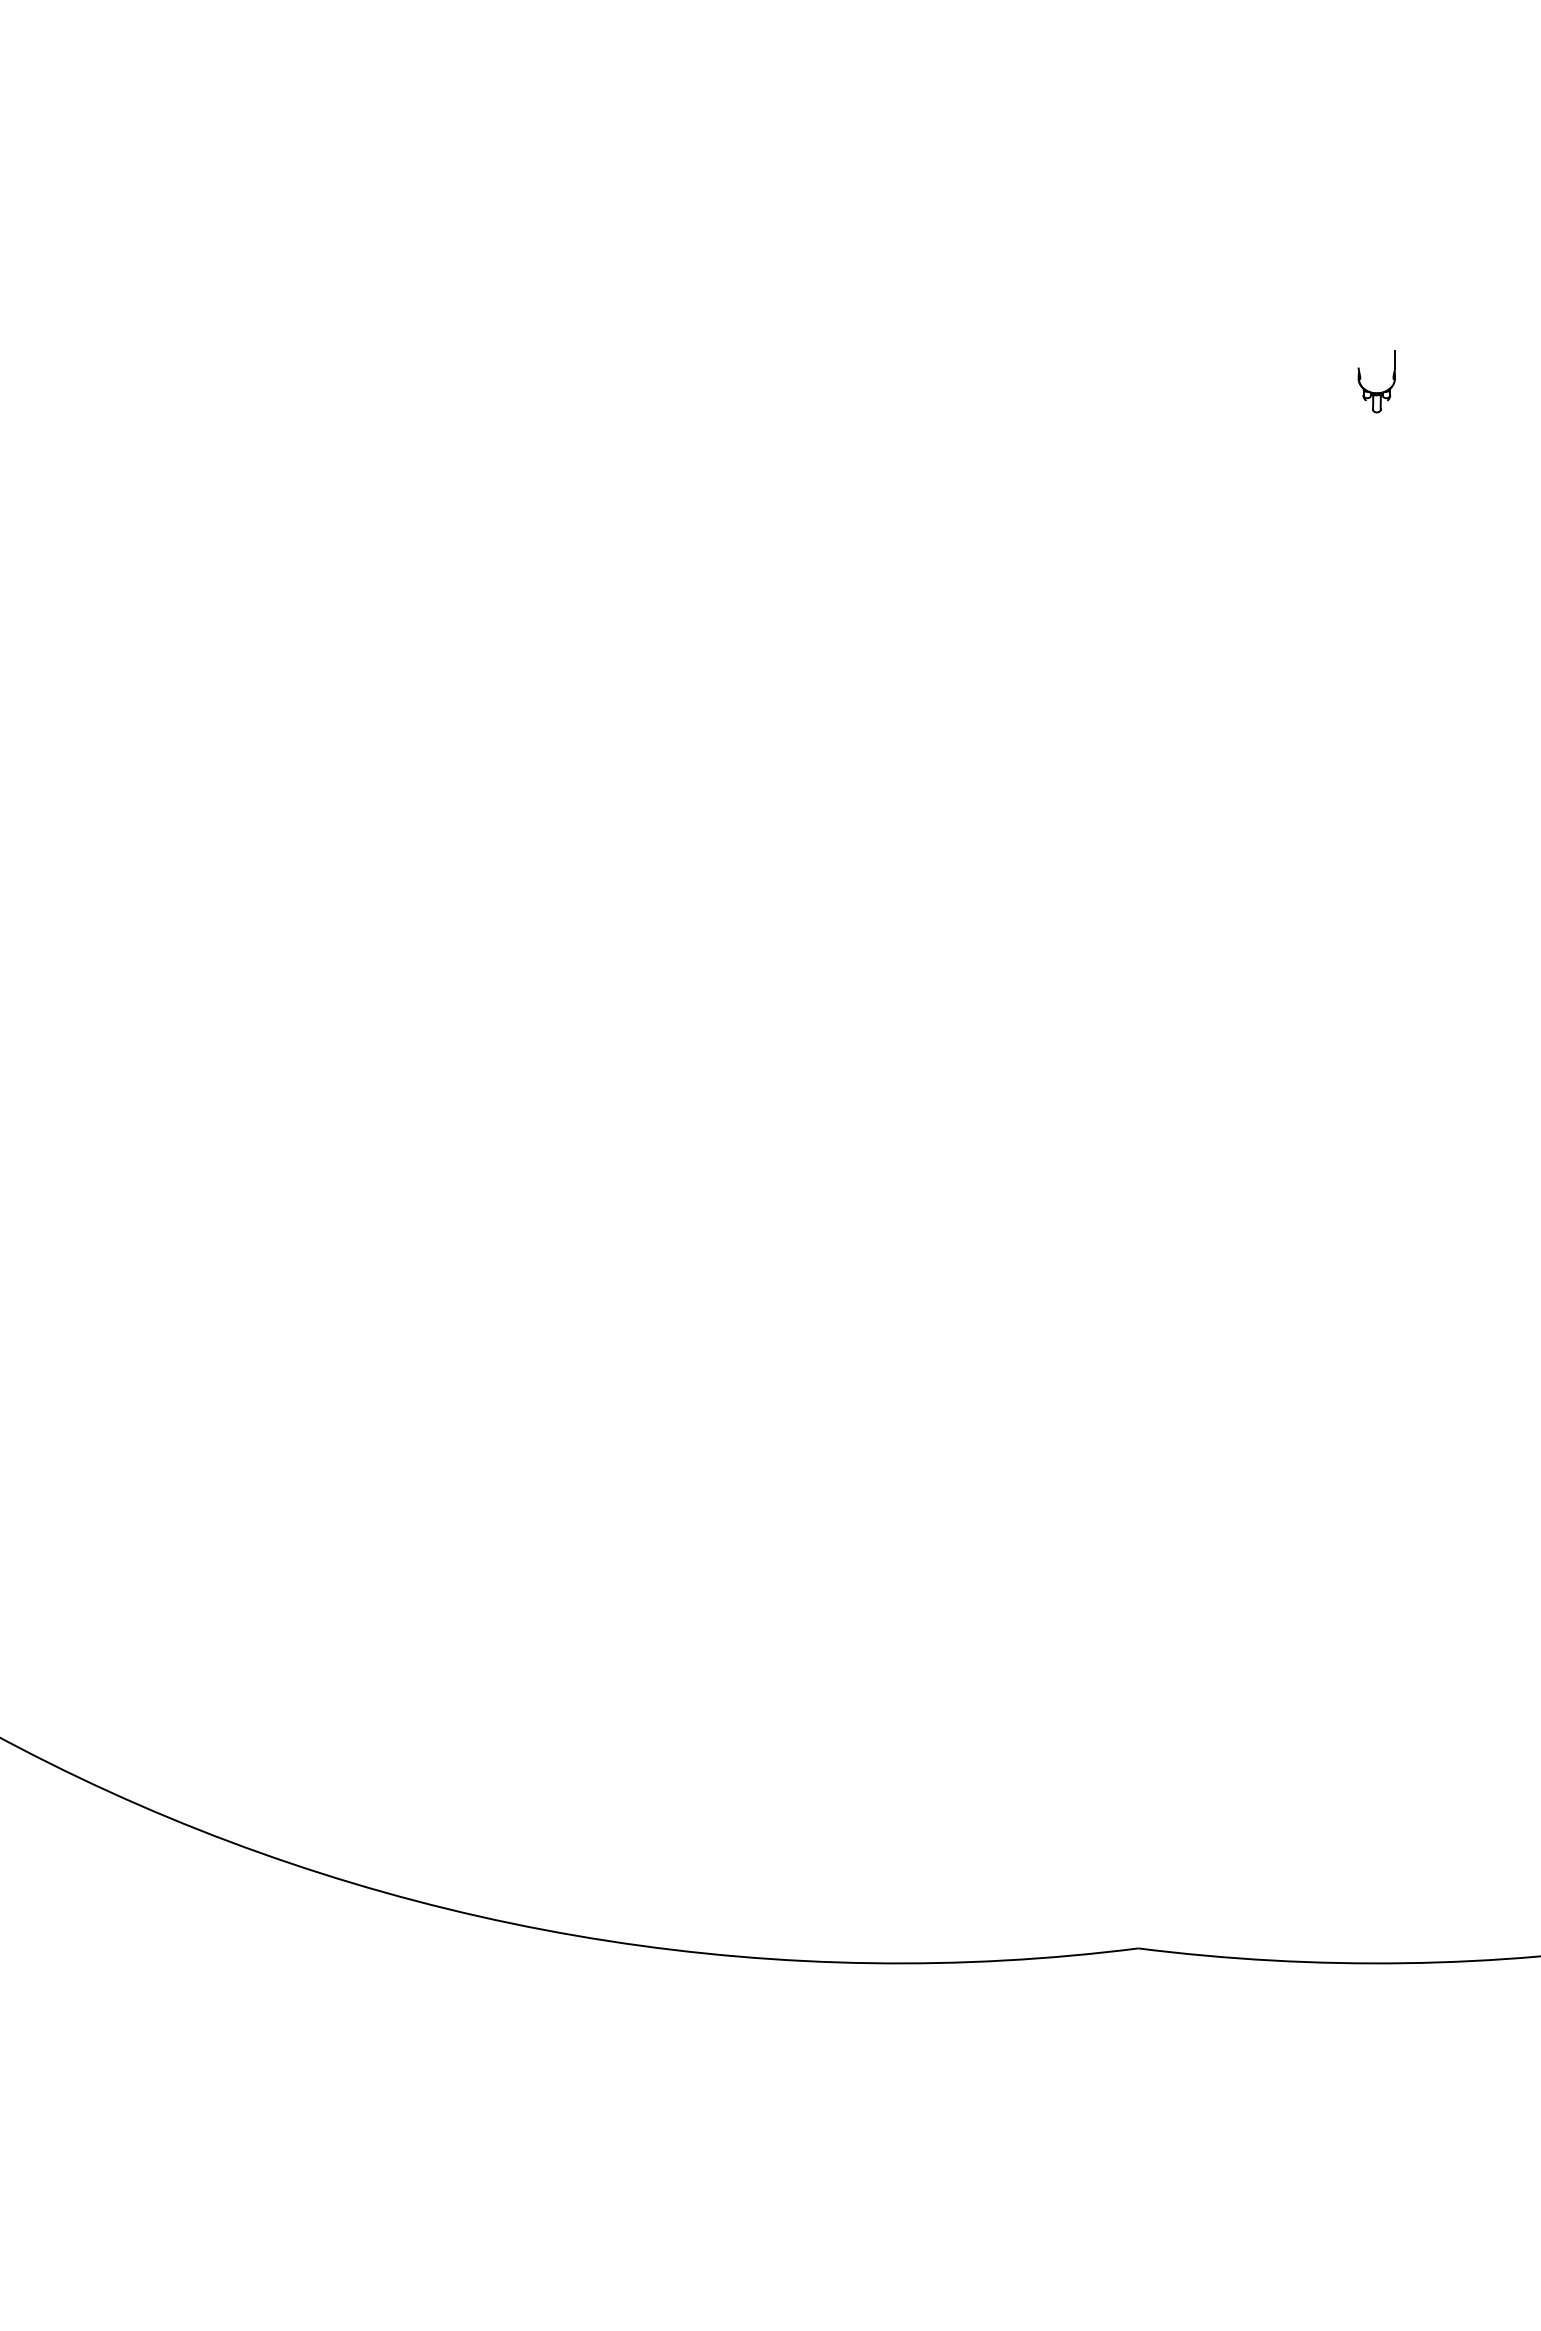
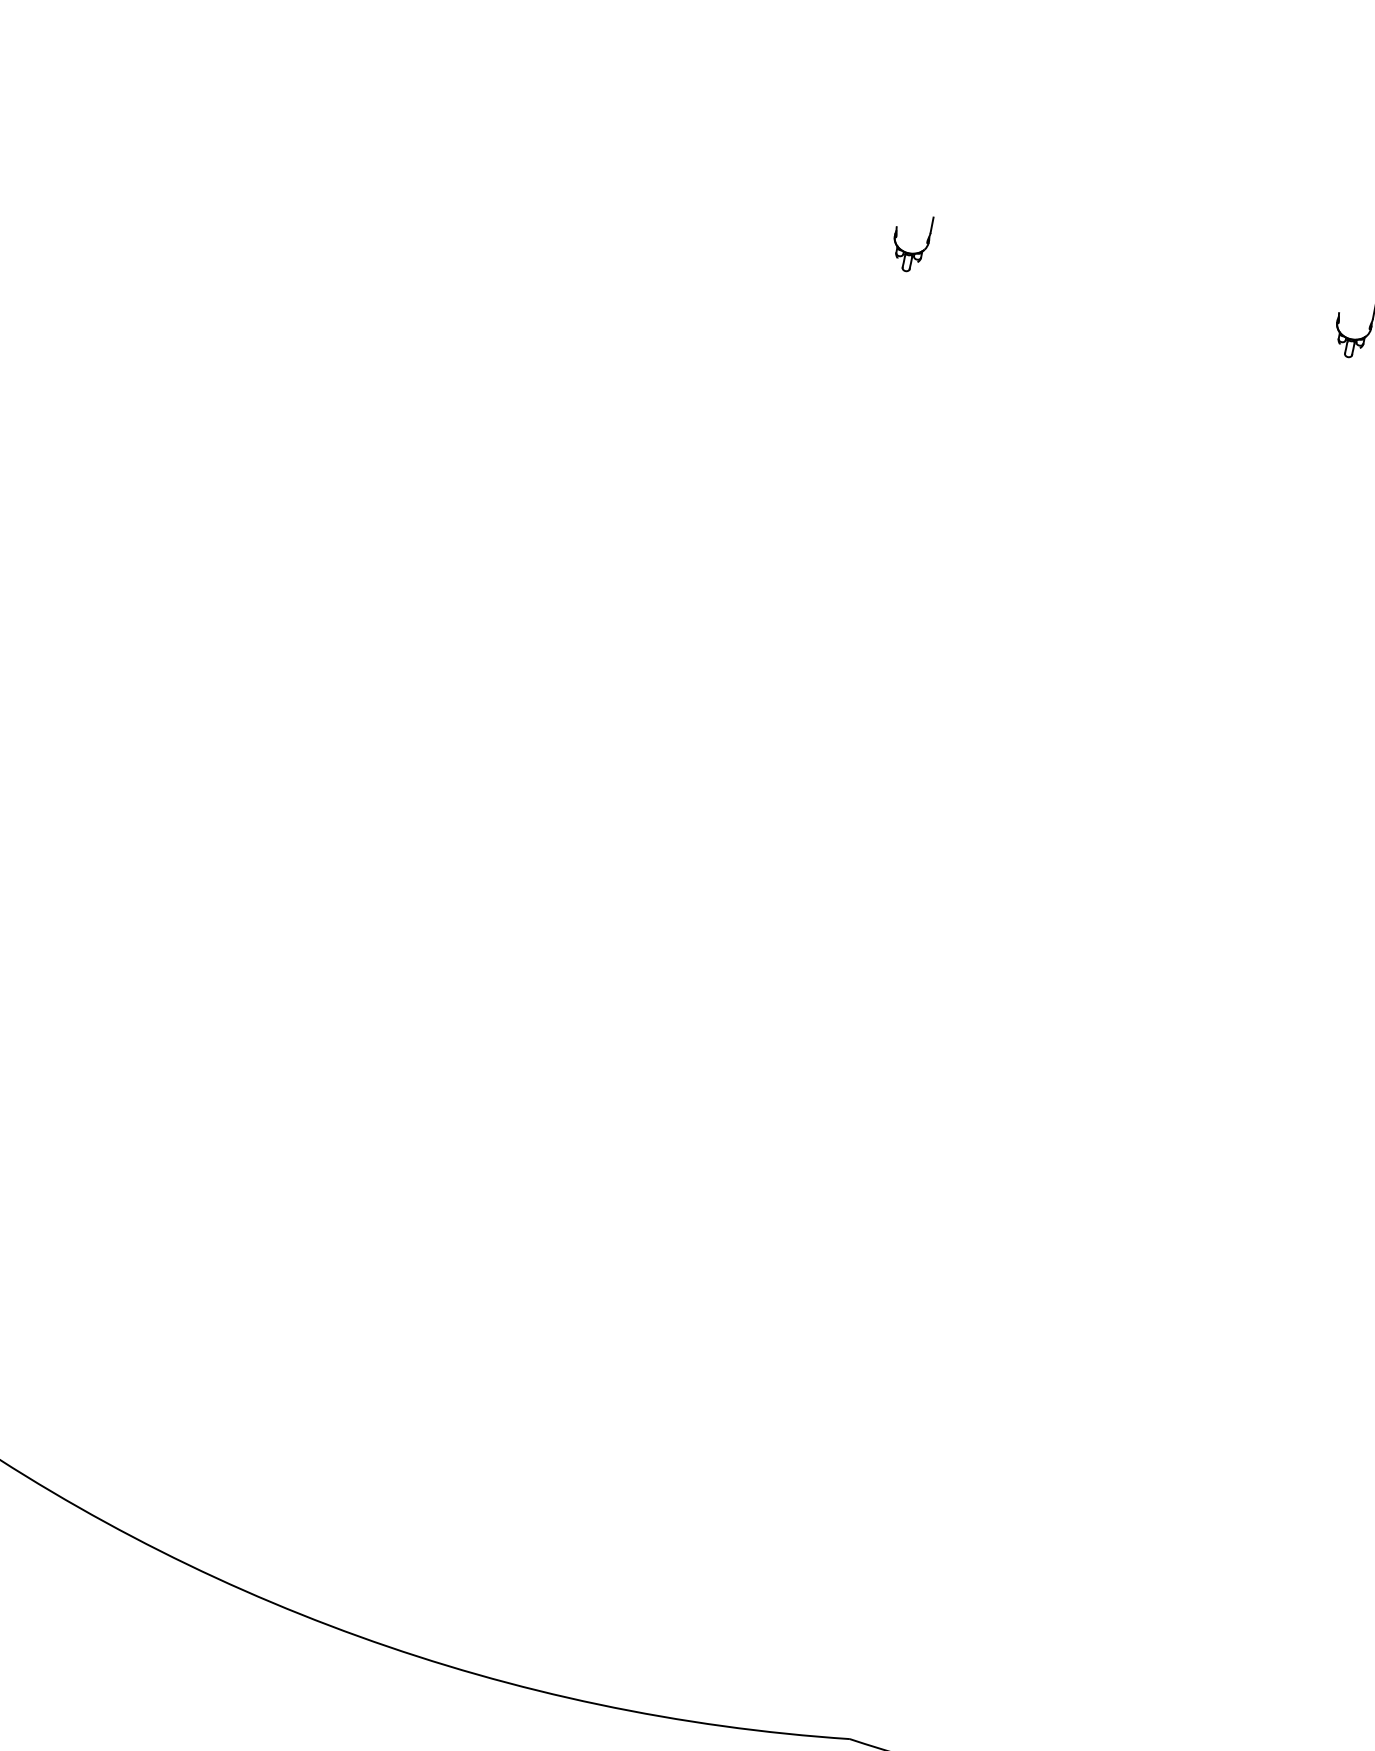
part: (904, 391) -> (913, 252), added

